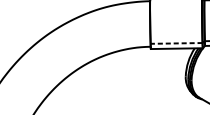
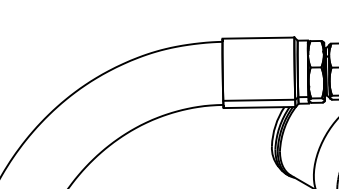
line: (176, 43) -> (259, 100), dashed -> solid

